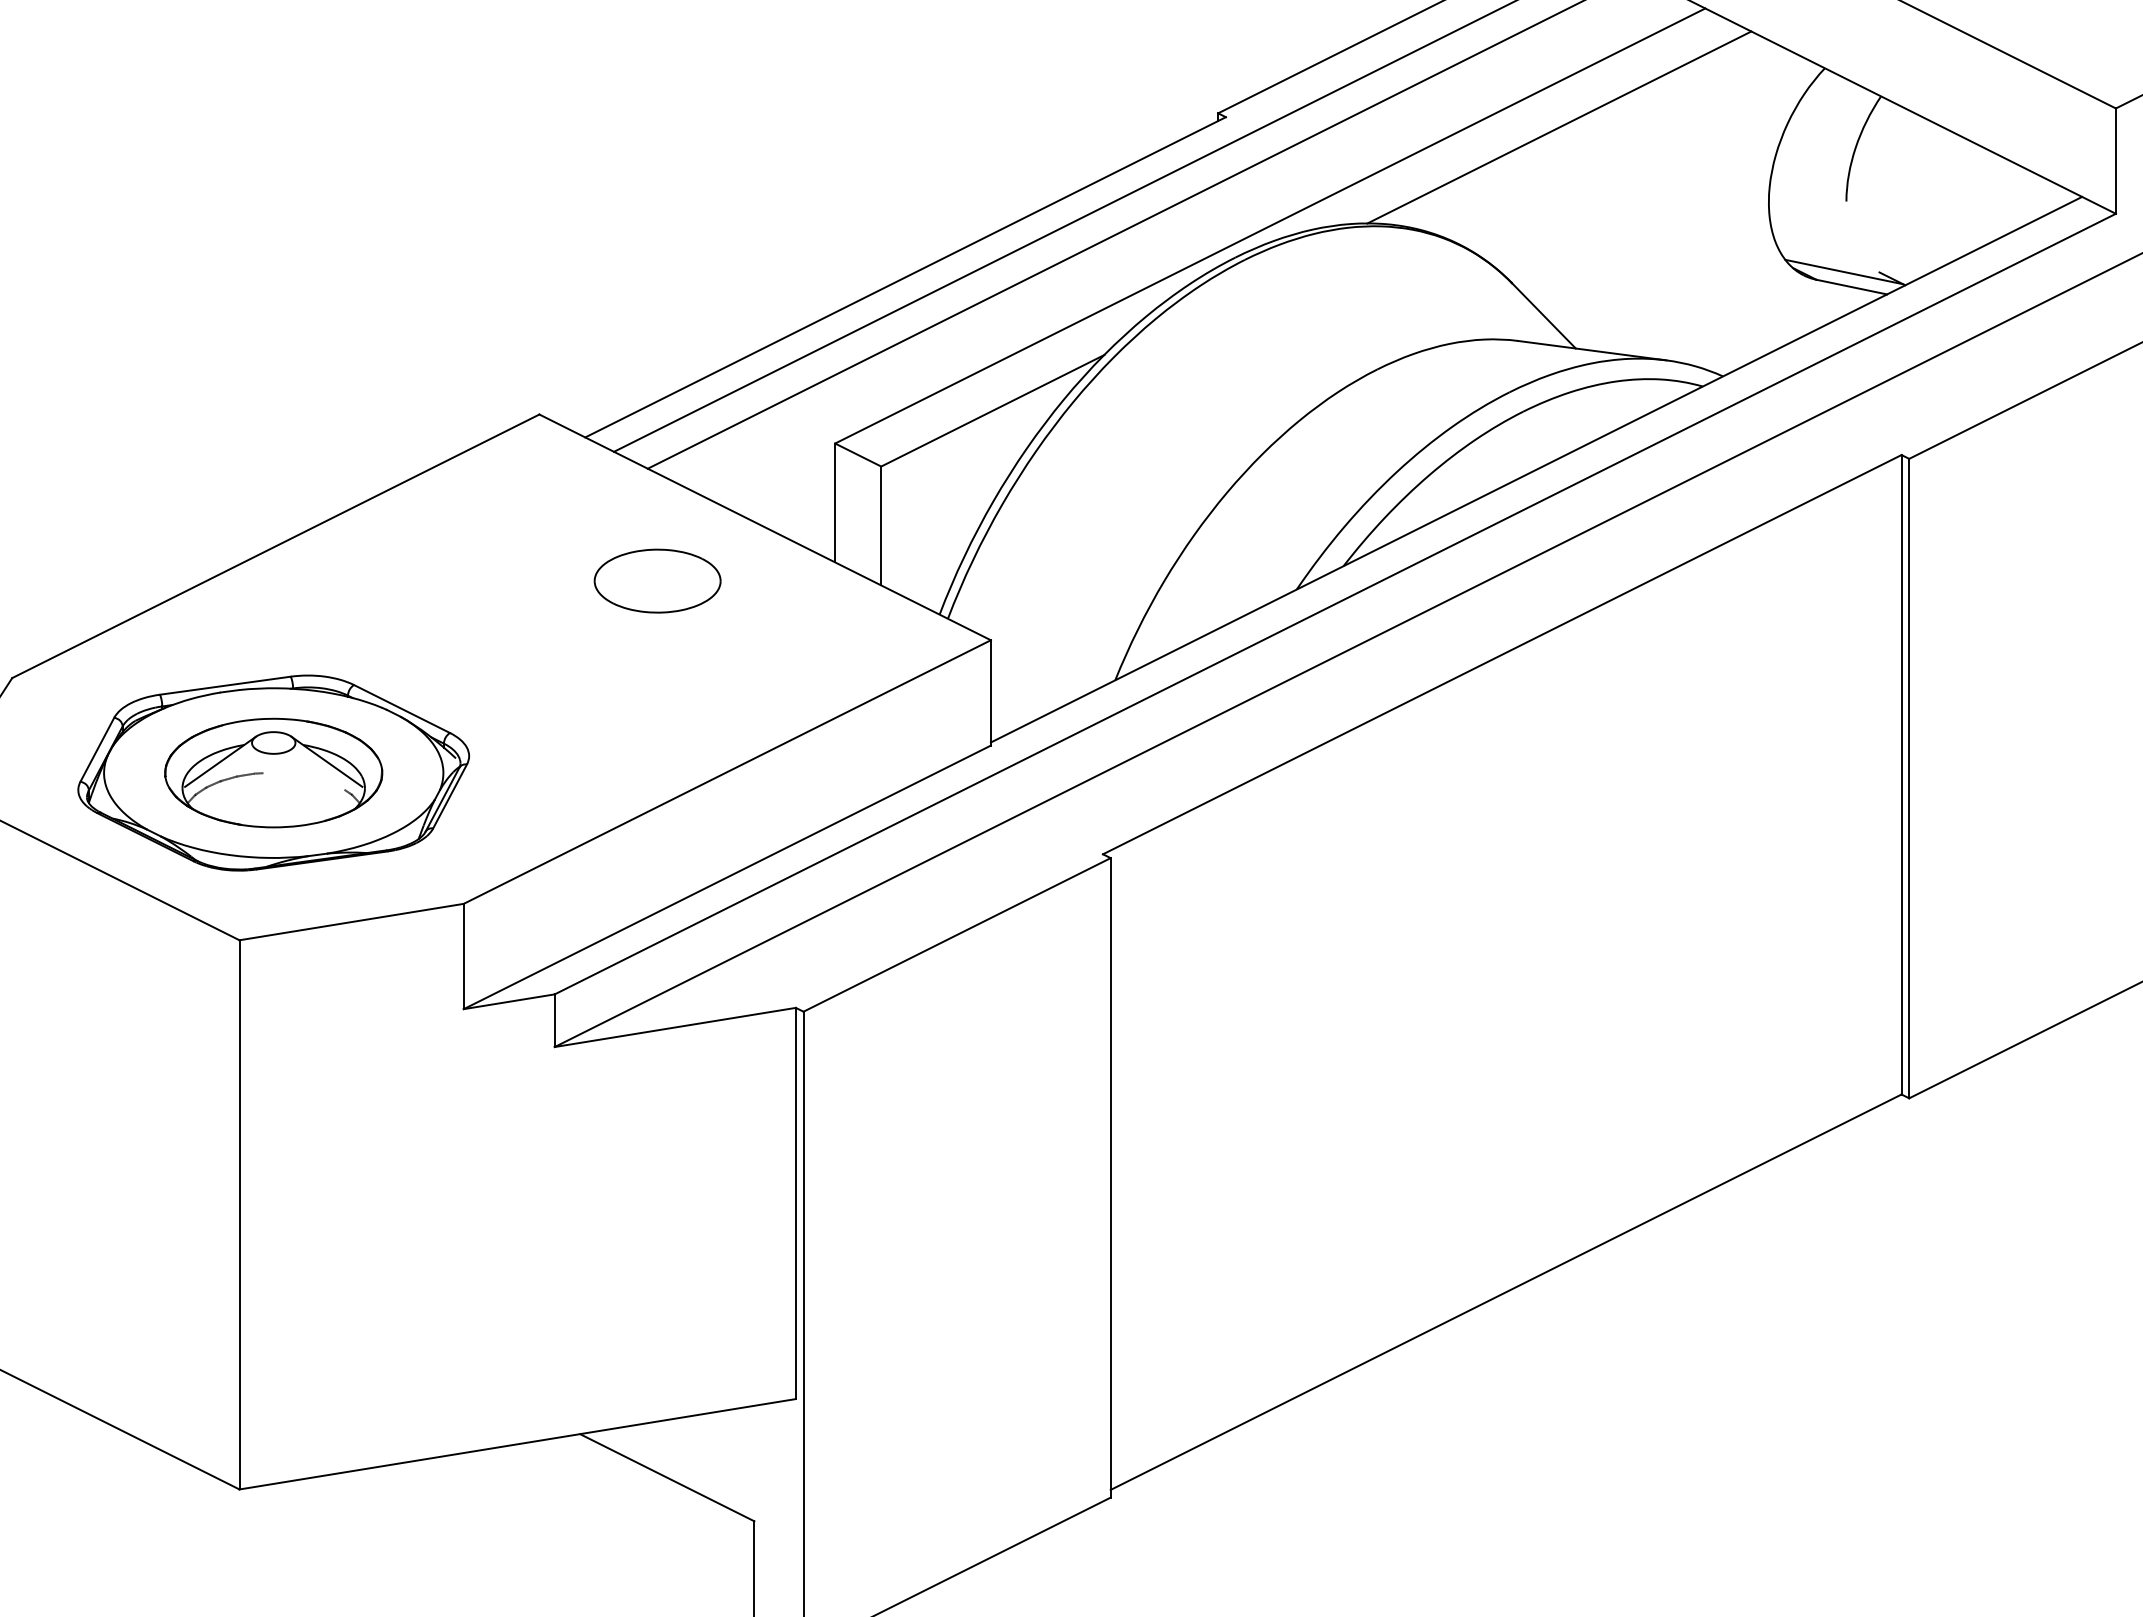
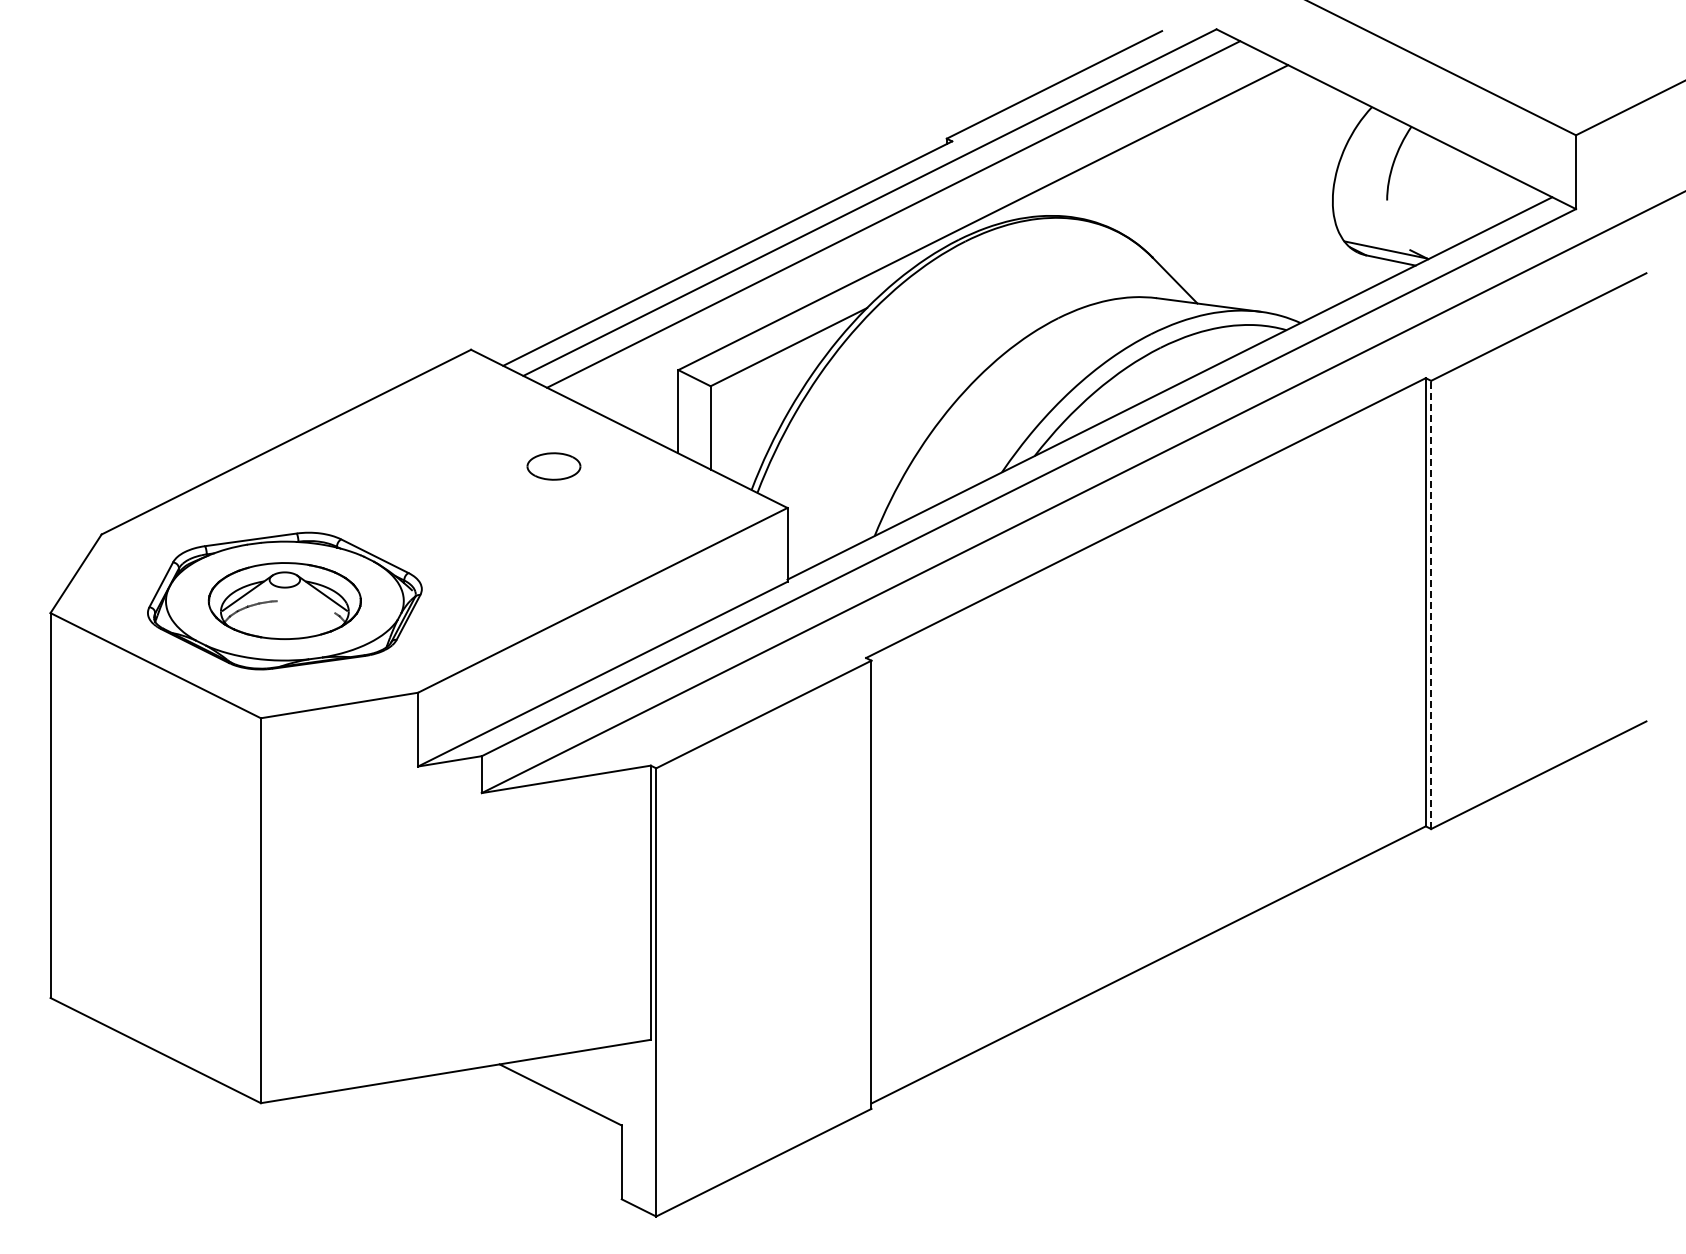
line: (1558, 127) -> (1185, 148), removed
part: (656, 581) -> (553, 466), size x0.6
line: (1909, 777) -> (1431, 604), solid -> dashed

